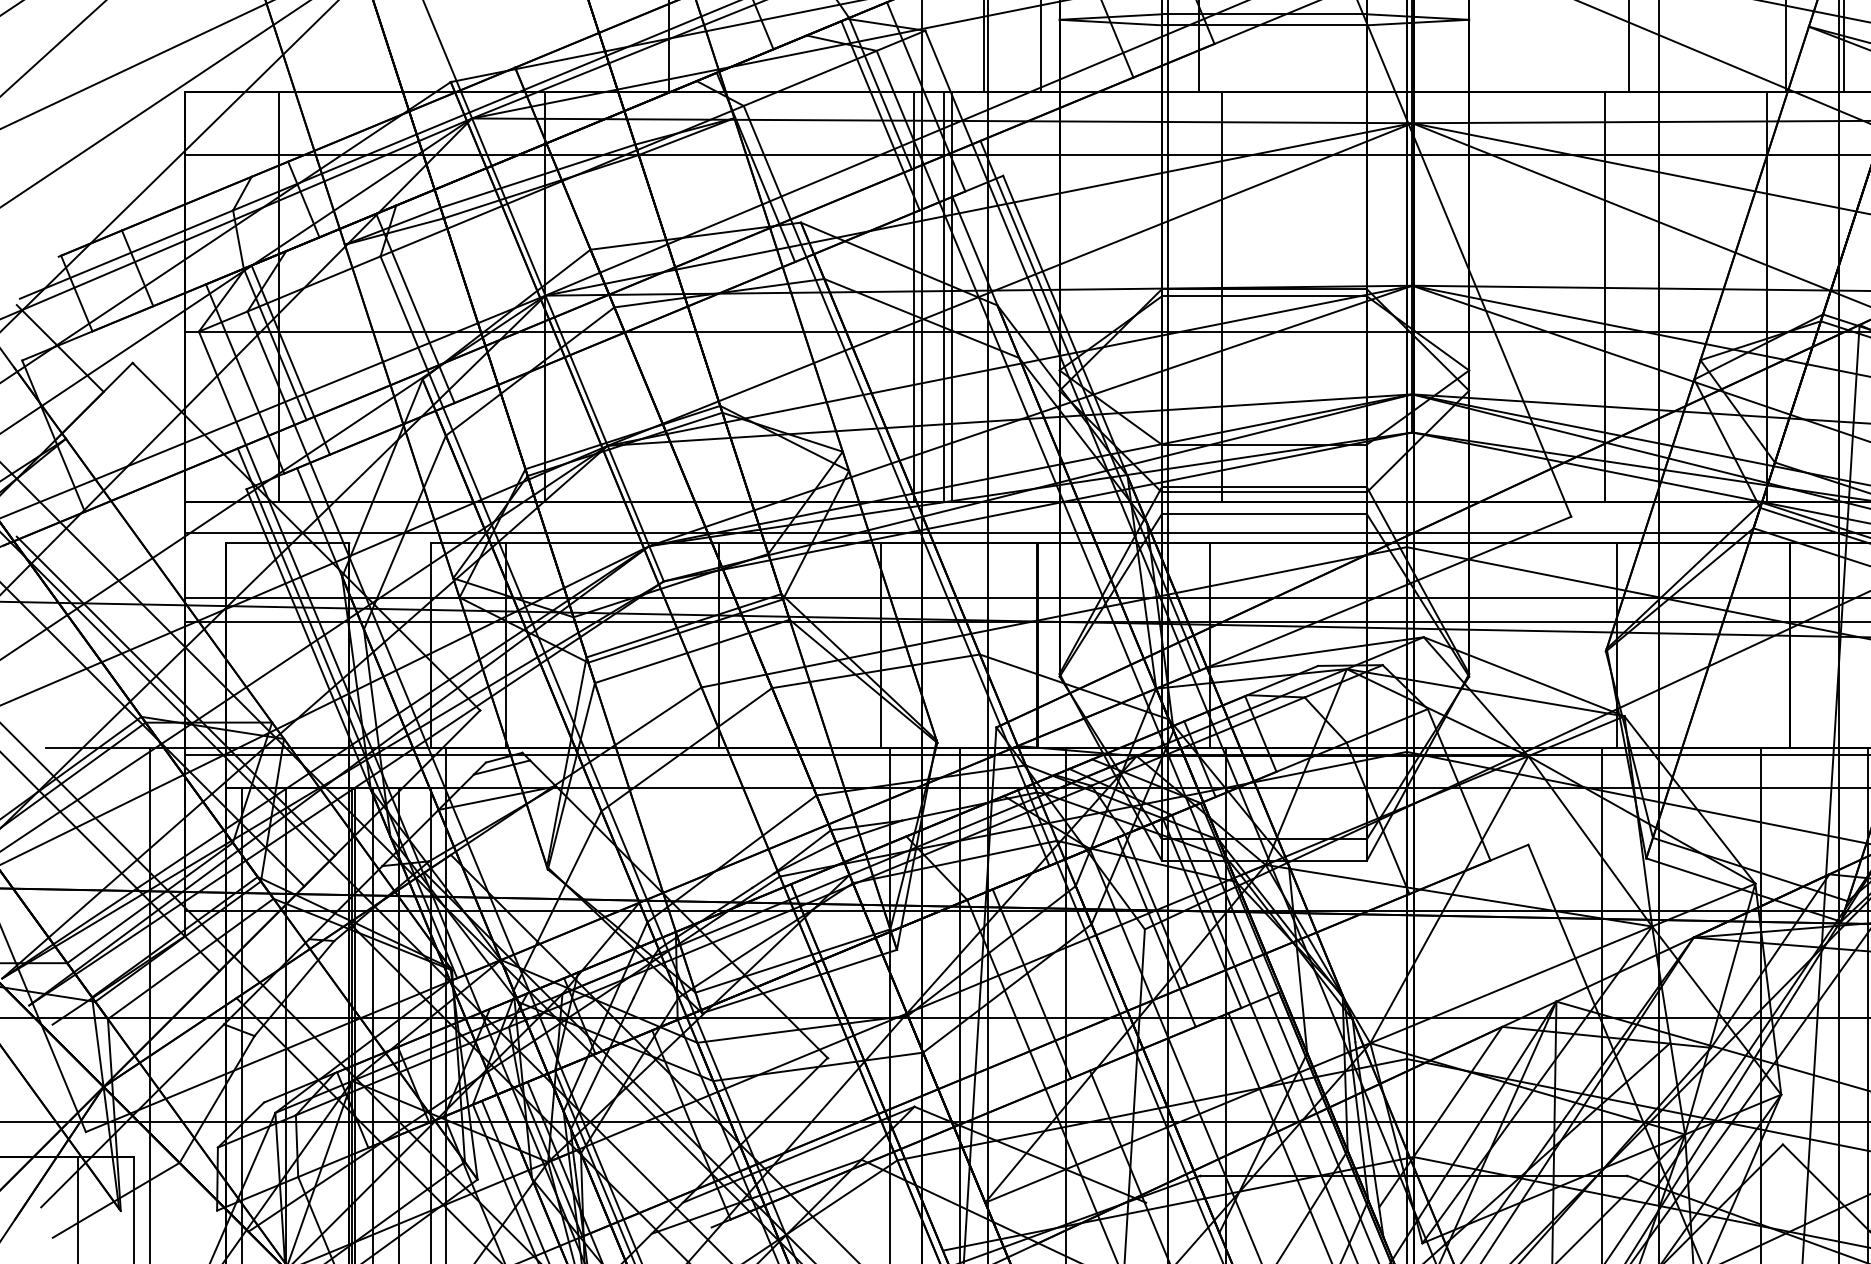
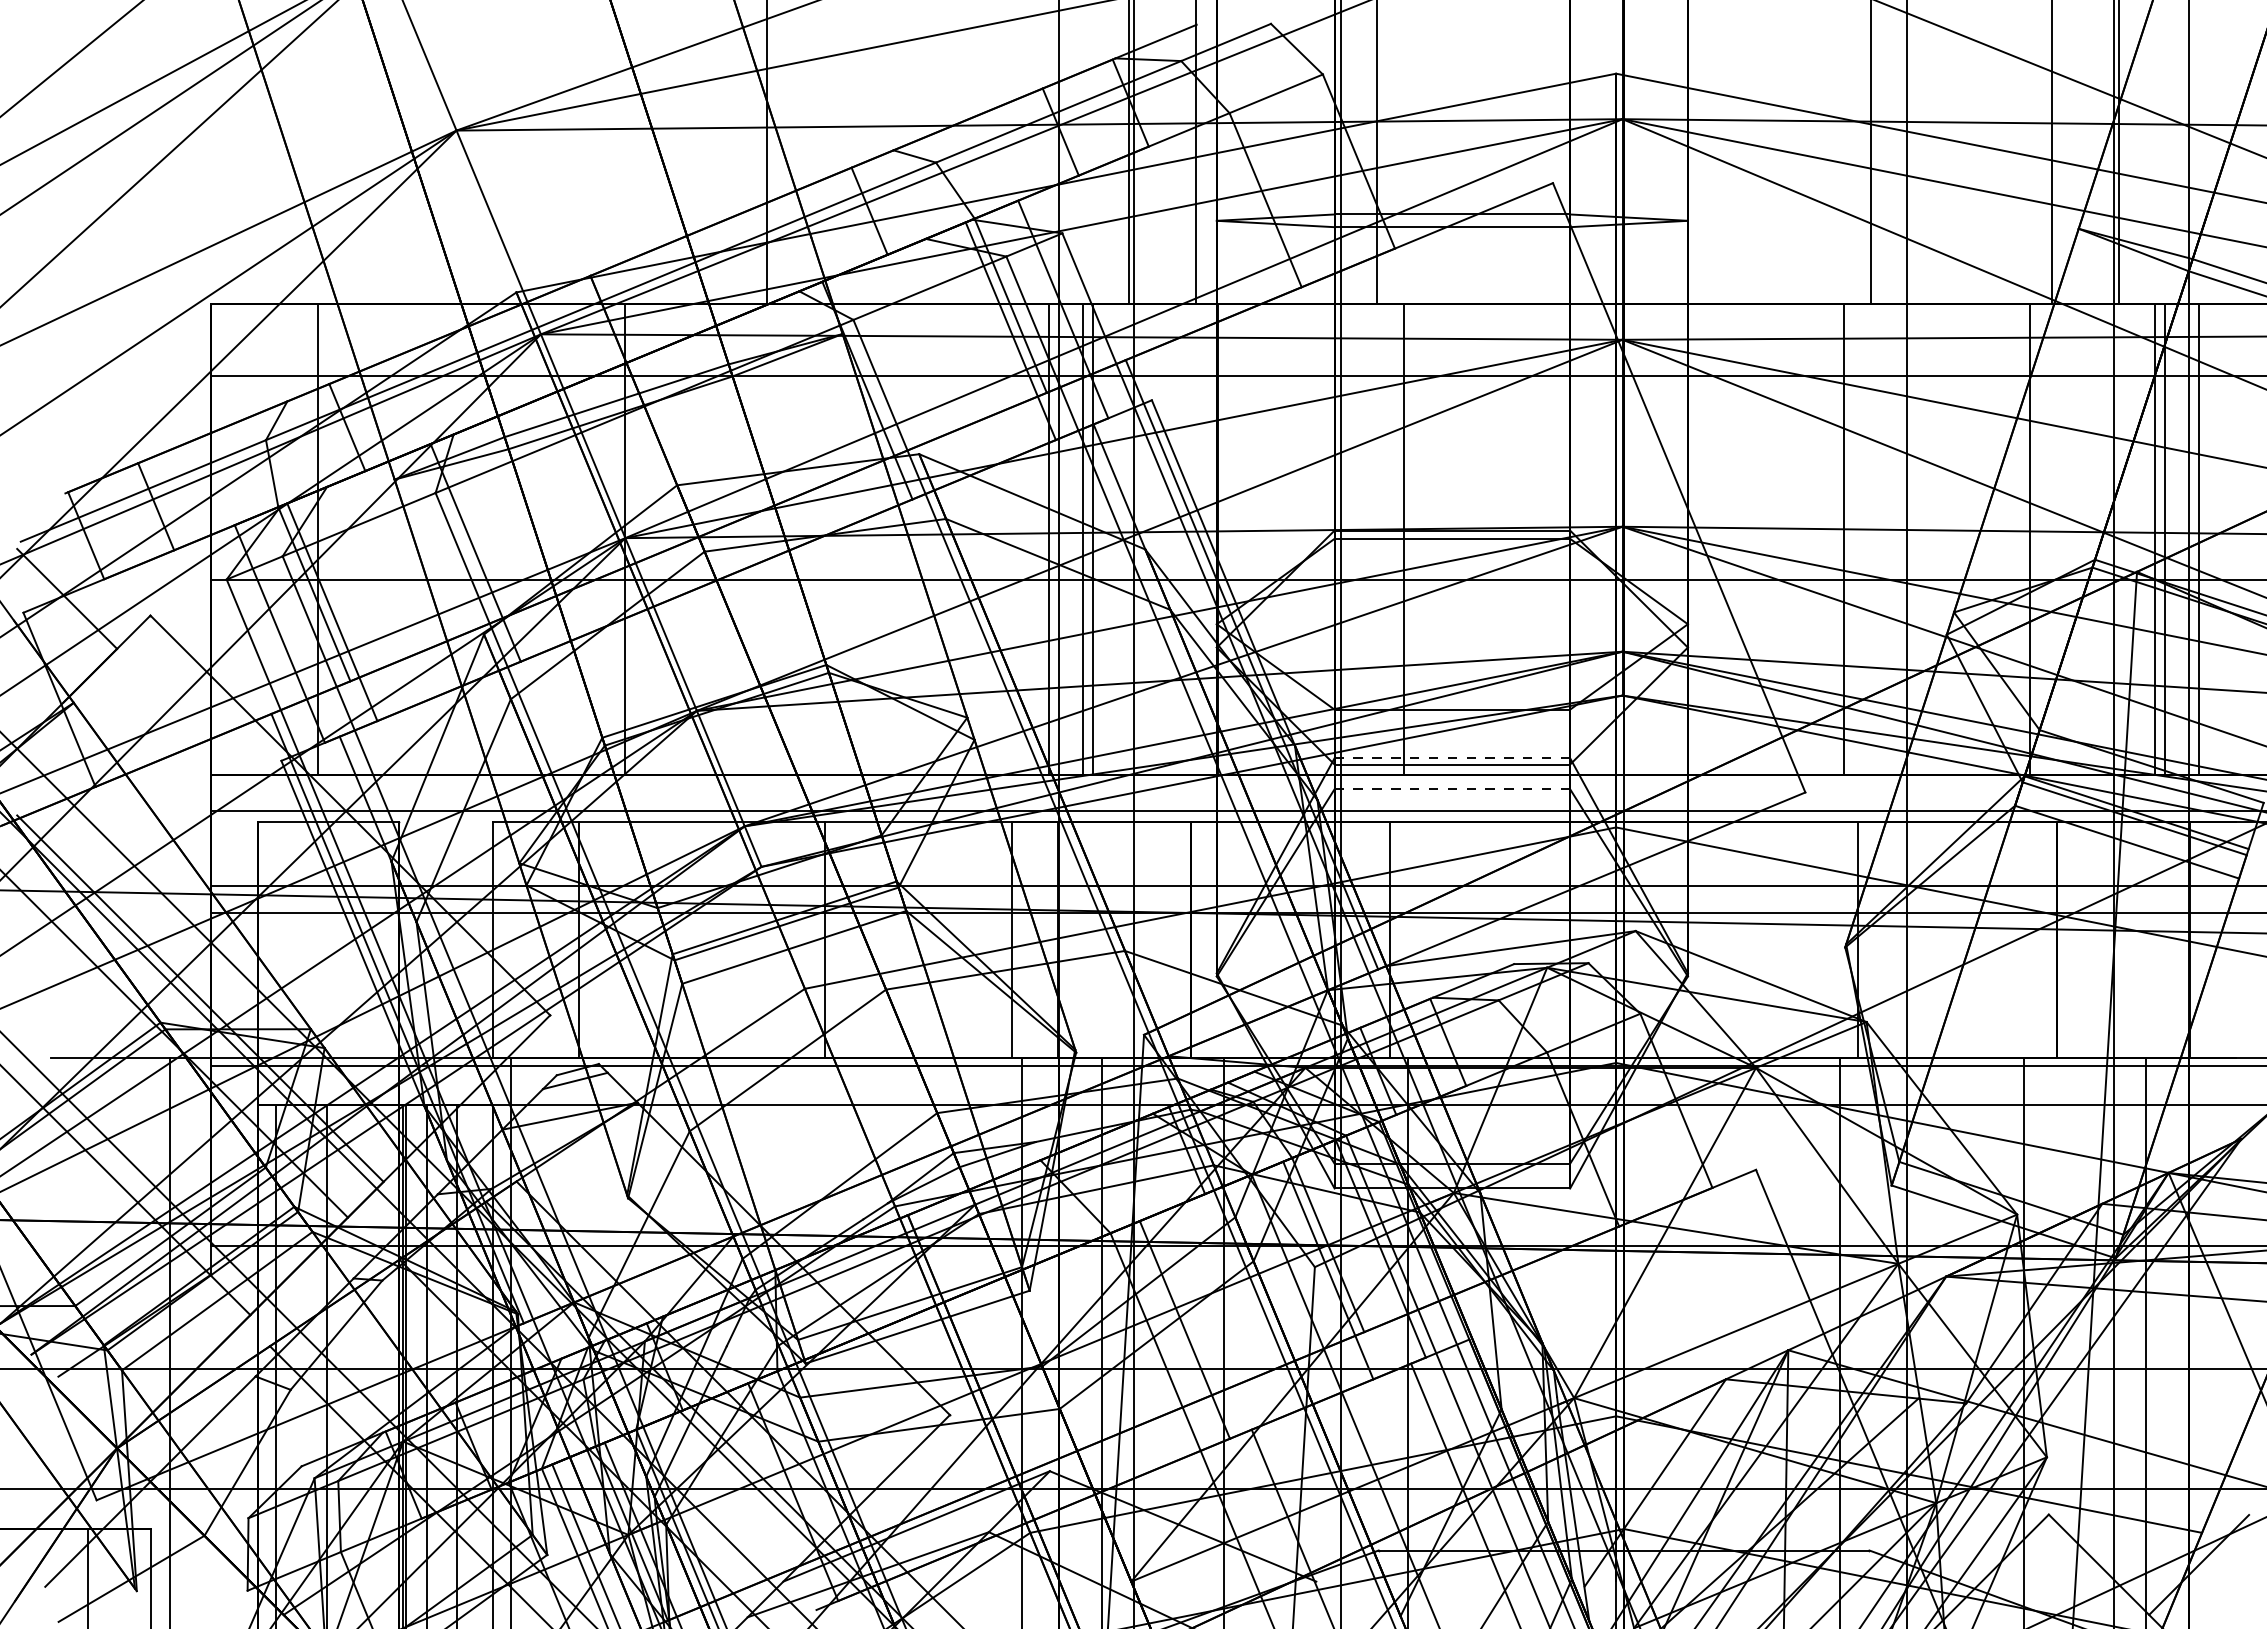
line: (1264, 487) -> (1452, 758), solid -> dashed
line: (1264, 514) -> (1452, 789), solid -> dashed

